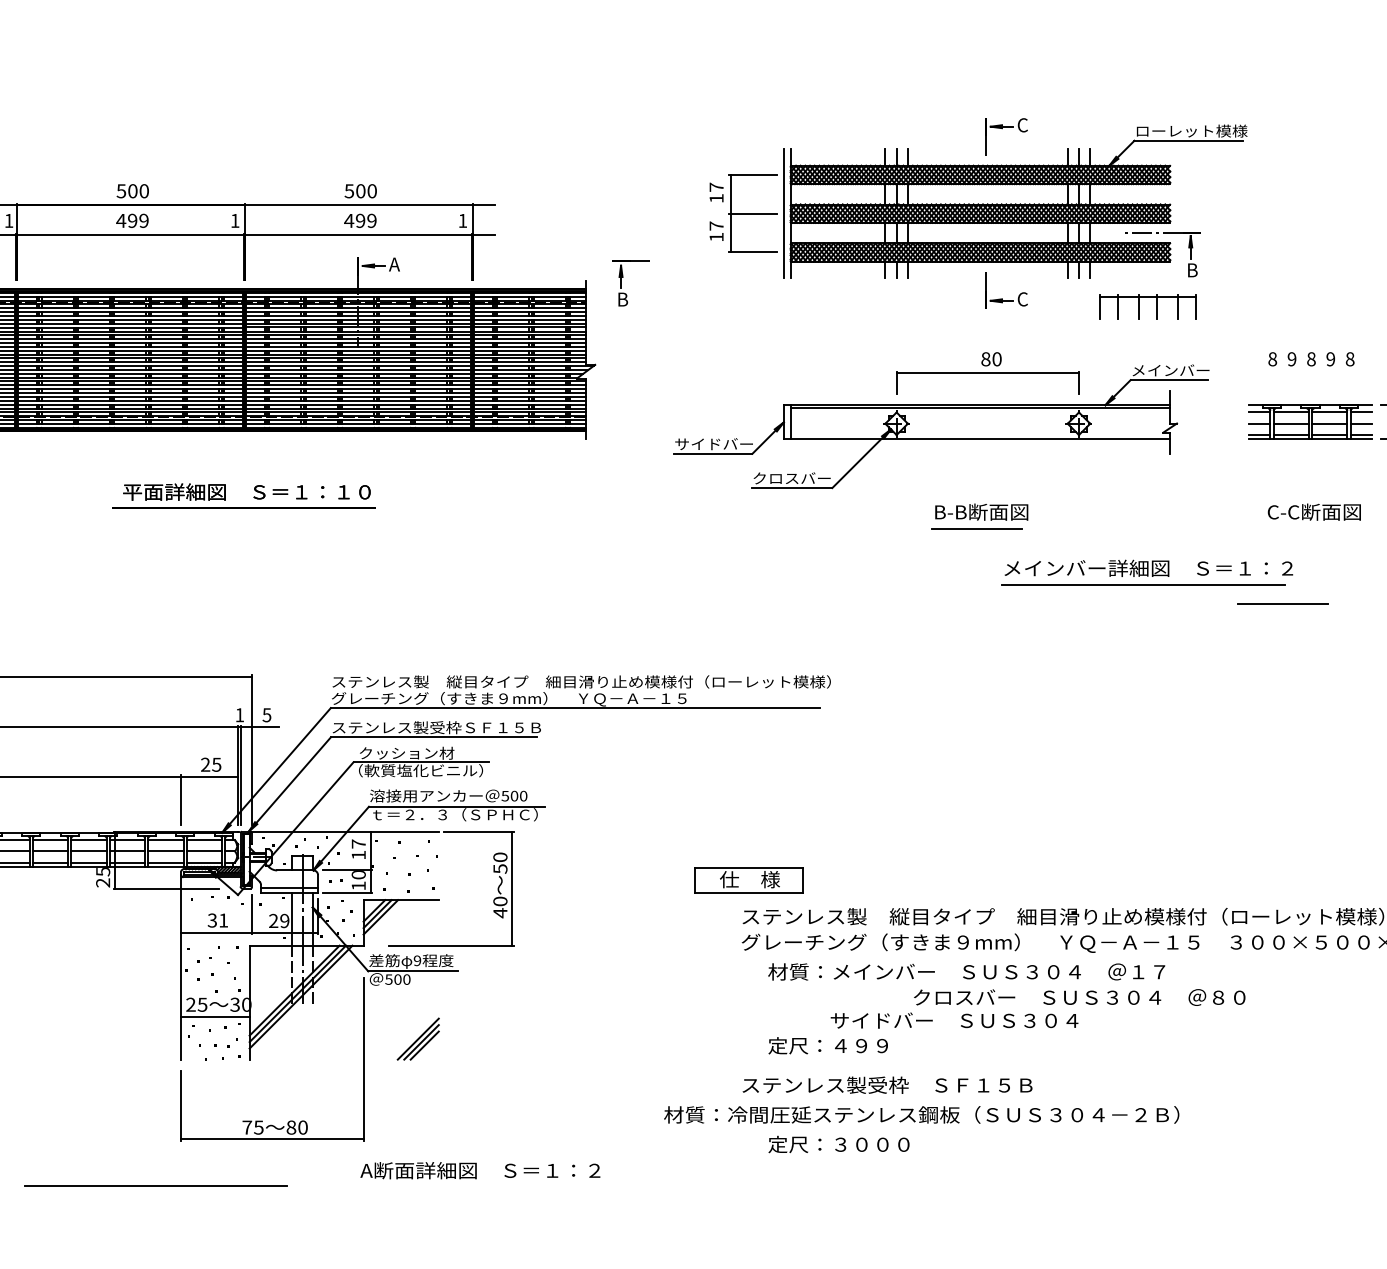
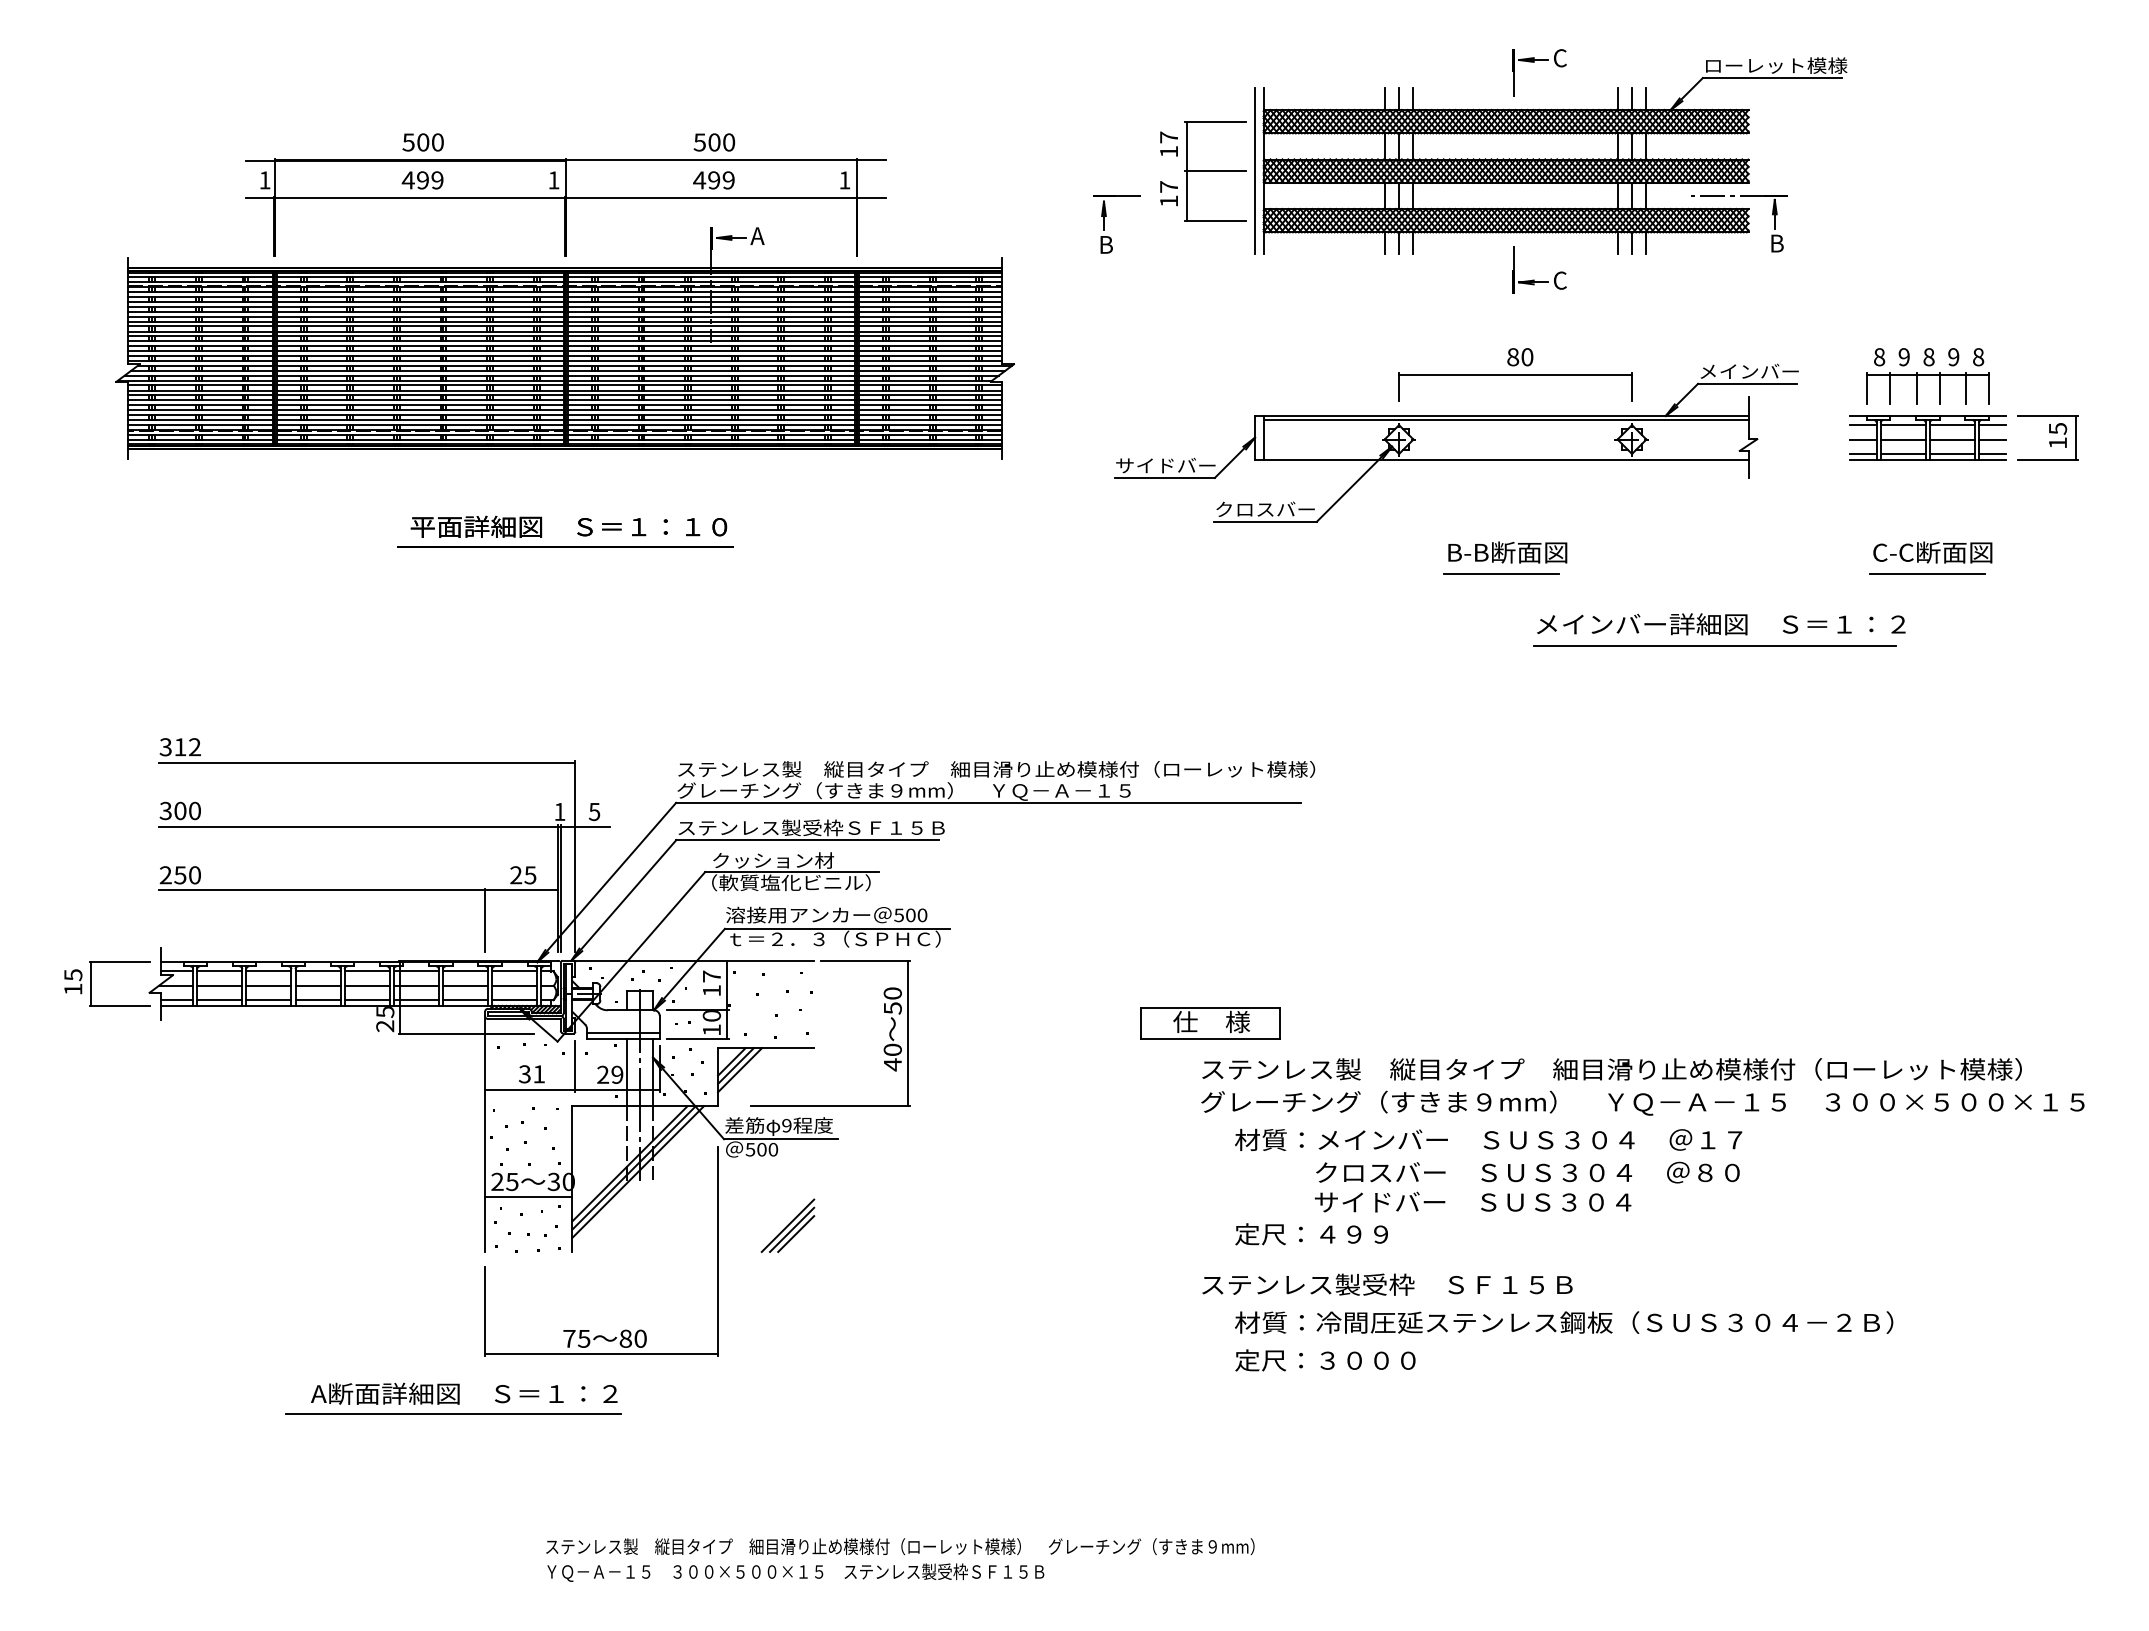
part: (621, 283) -> (1104, 224), moved
part: (1139, 307) -> (1917, 388), moved
line: (1282, 603) -> (1927, 573), moved
text: (1079, 997) -> (1527, 1172), moved
text: (922, 1114) -> (1564, 1322), moved
text: (480, 1170) -> (464, 1393), moved

